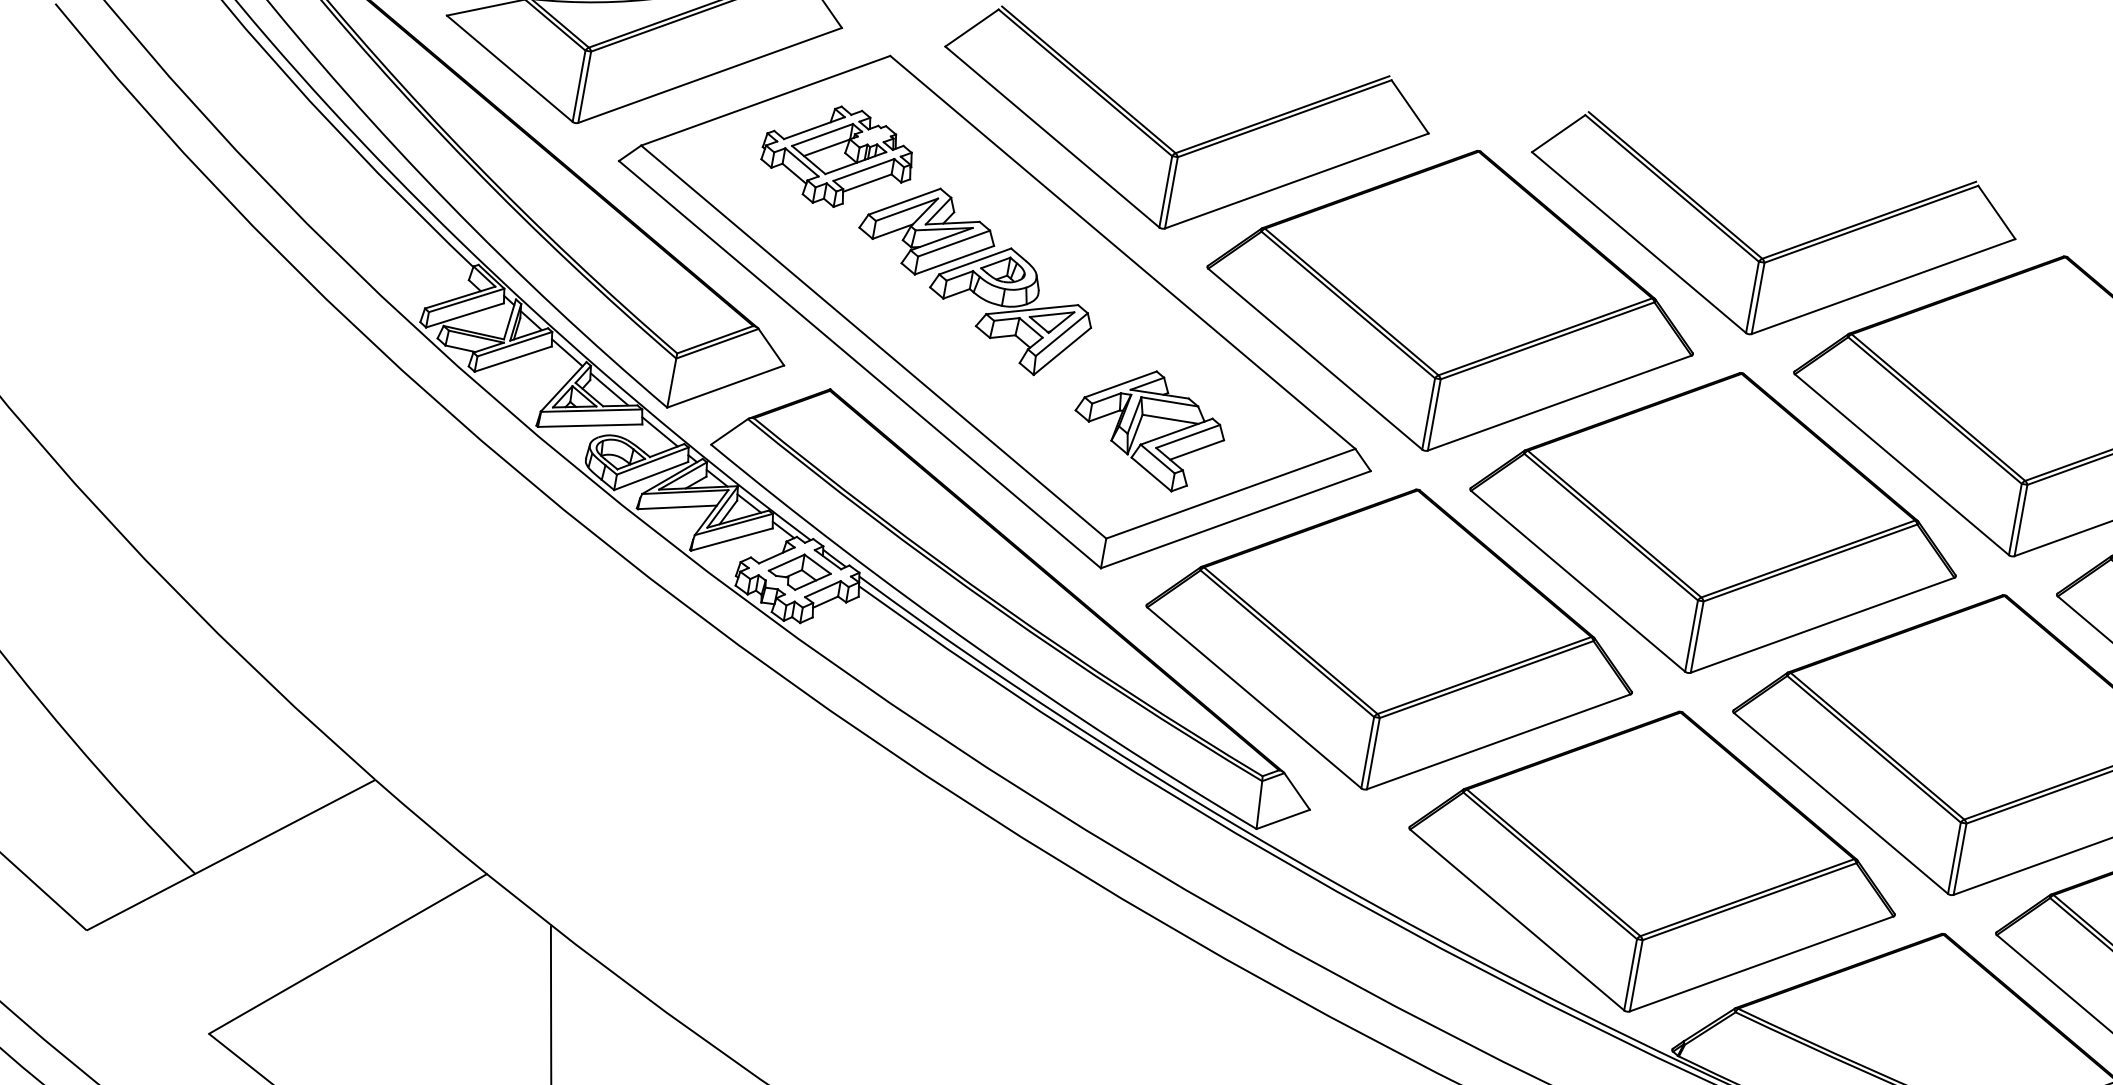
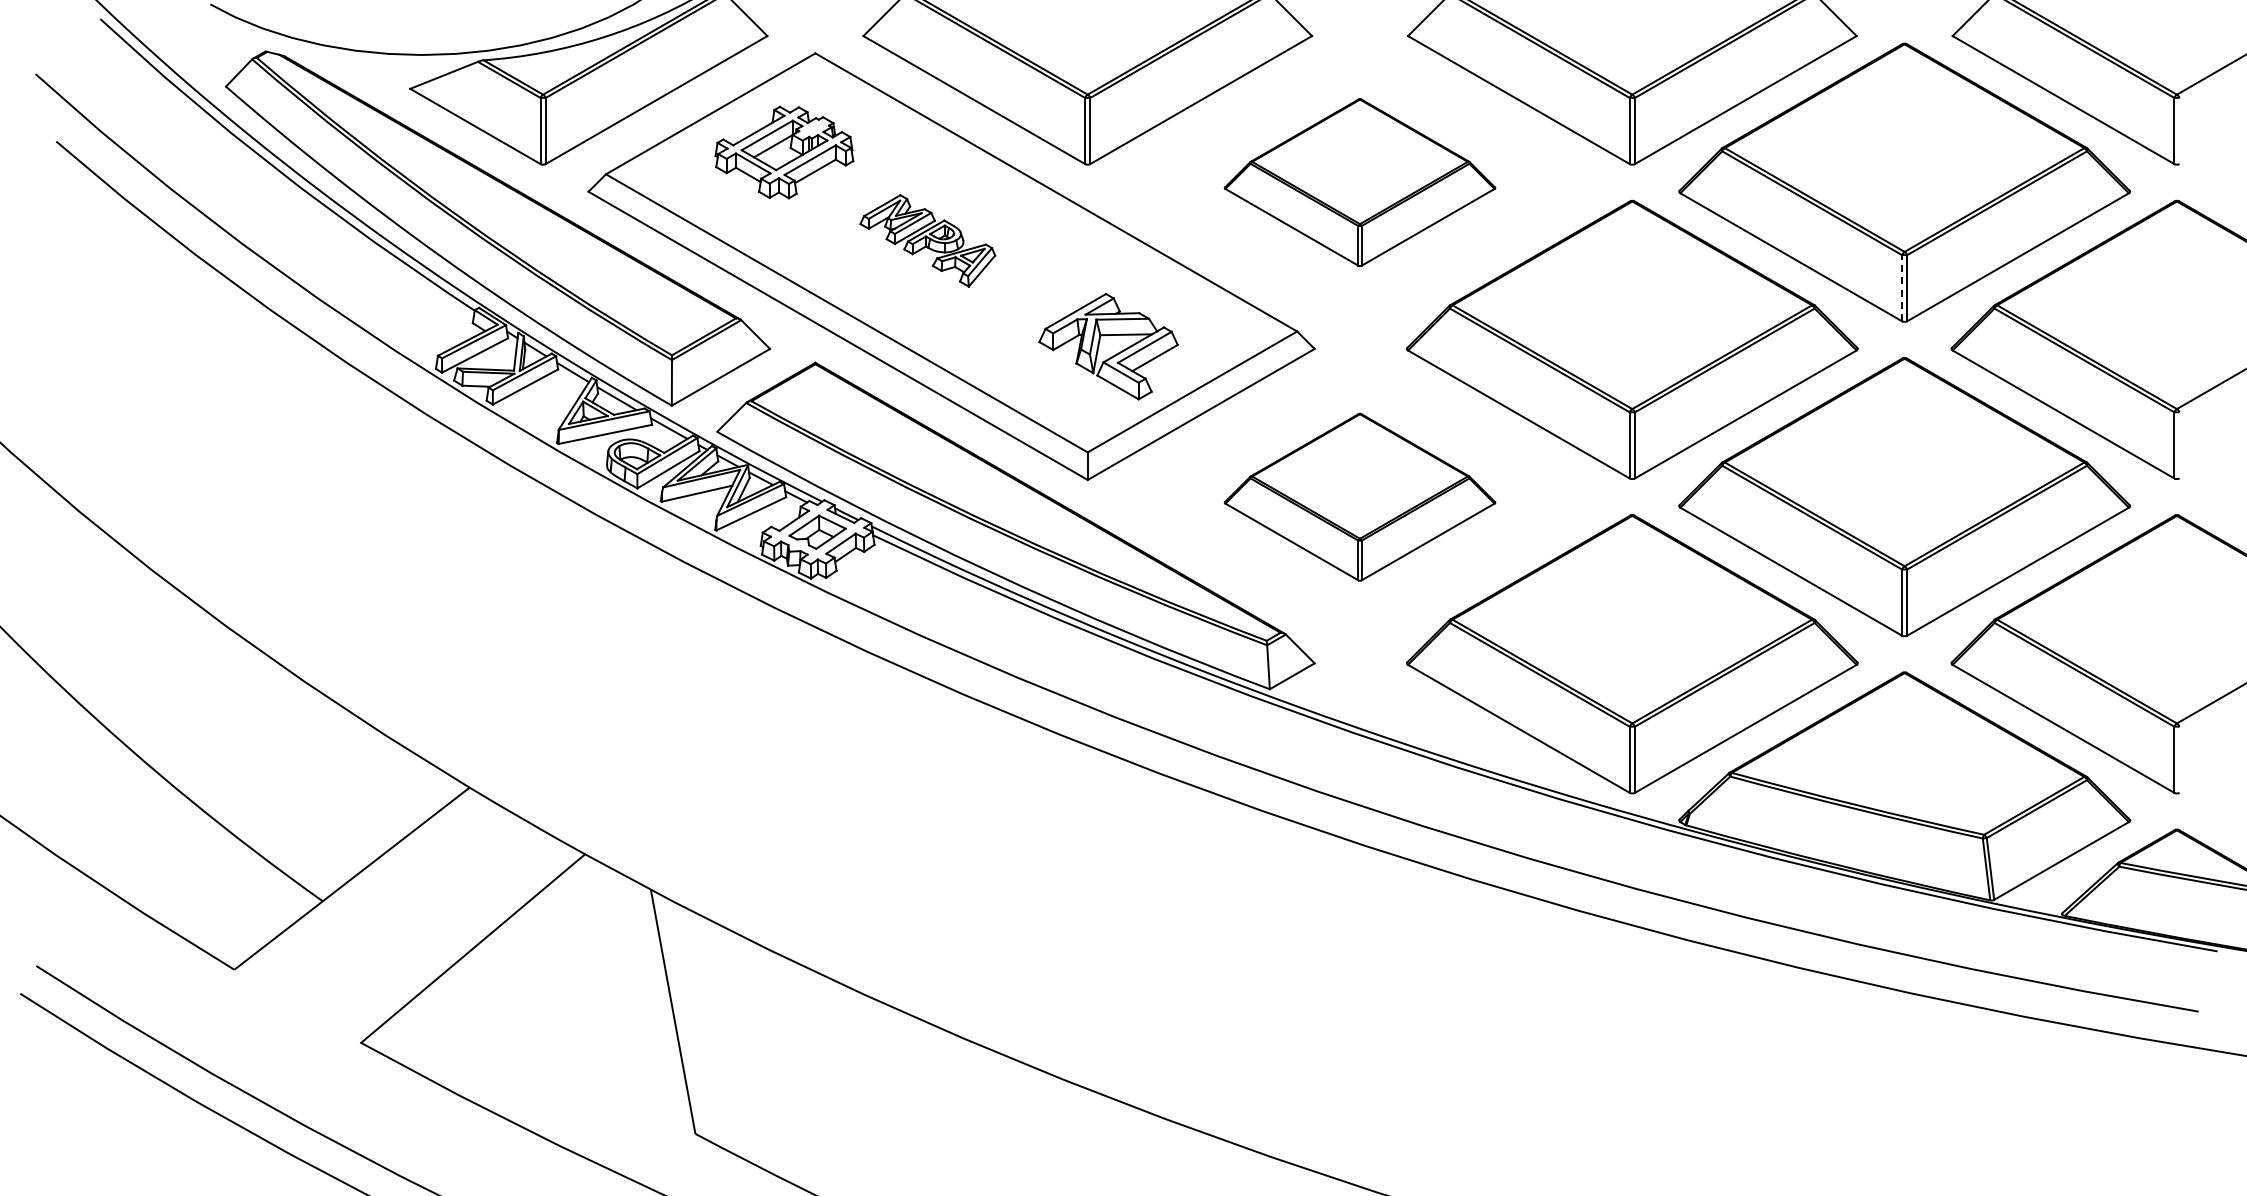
part: (974, 279) -> (927, 240), size x0.6
part: (1451, 300) -> (1359, 182), size x0.6
line: (2016, 518) -> (1902, 287), solid -> dashed
part: (1390, 639) -> (1359, 497), size x0.6

